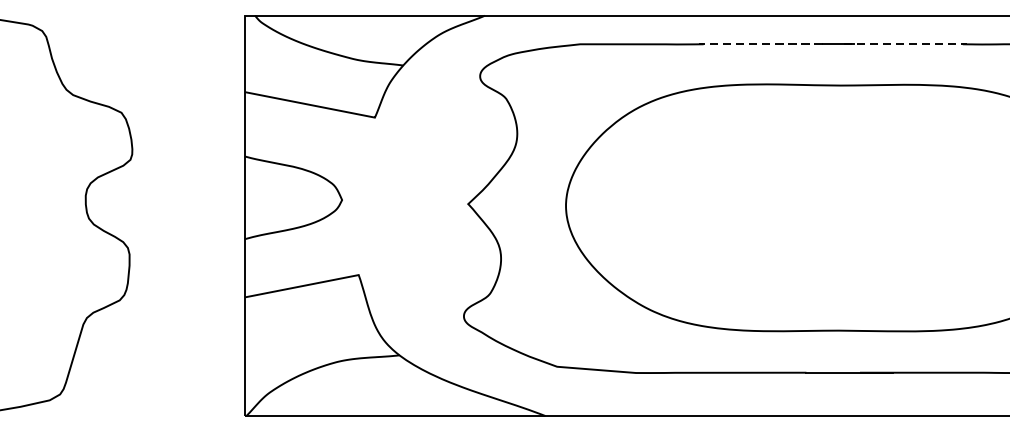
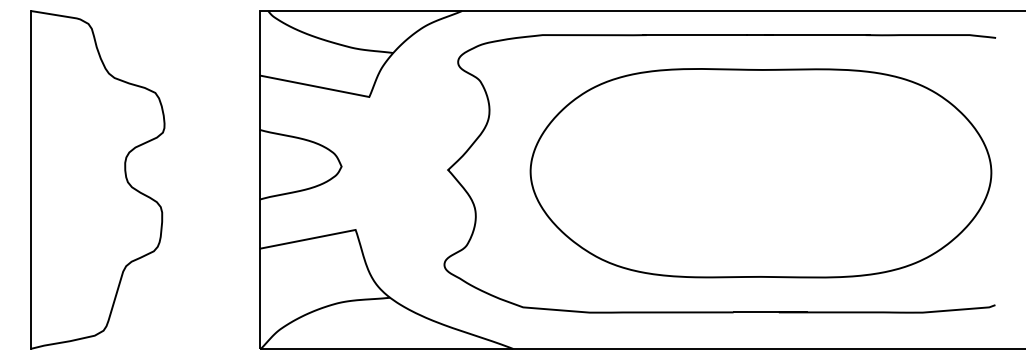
line: (760, 44) -> (694, 35), dashed -> solid
line: (905, 44) -> (817, 35), dashed -> solid

